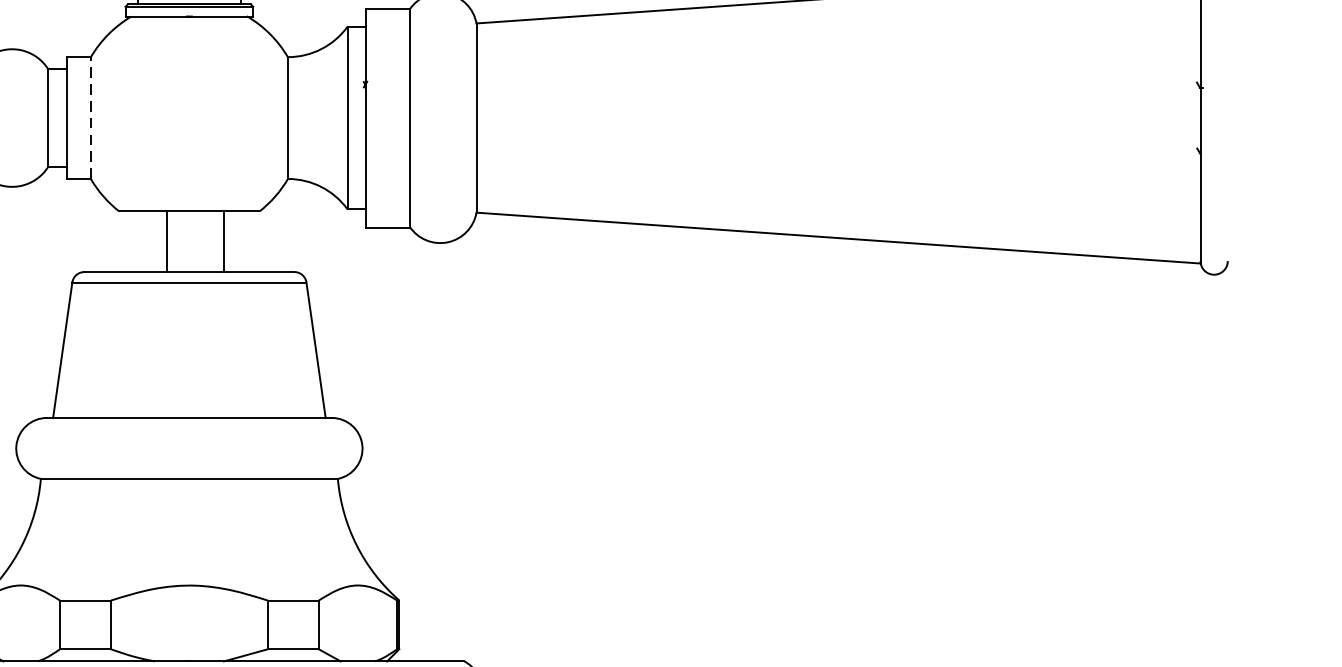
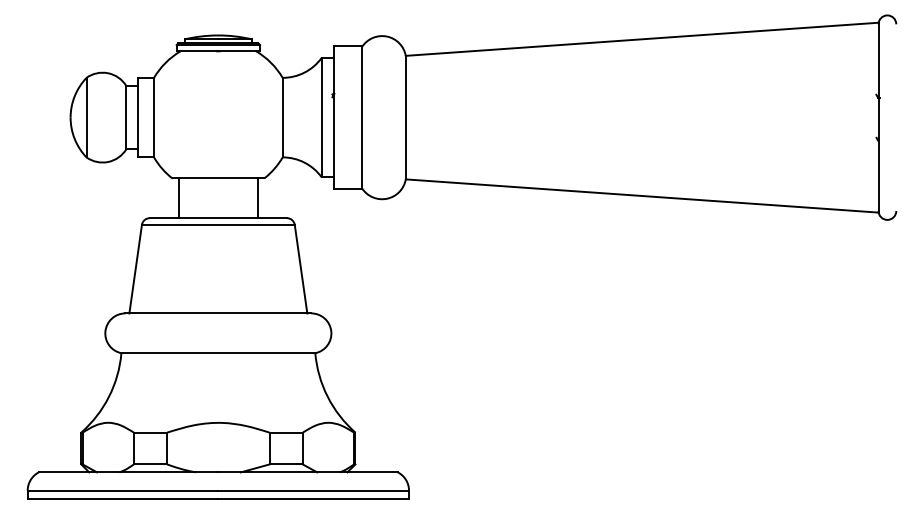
line: (91, 117) -> (154, 117), dashed -> solid
line: (166, 241) -> (178, 198), moved
line: (224, 241) -> (258, 198), moved

